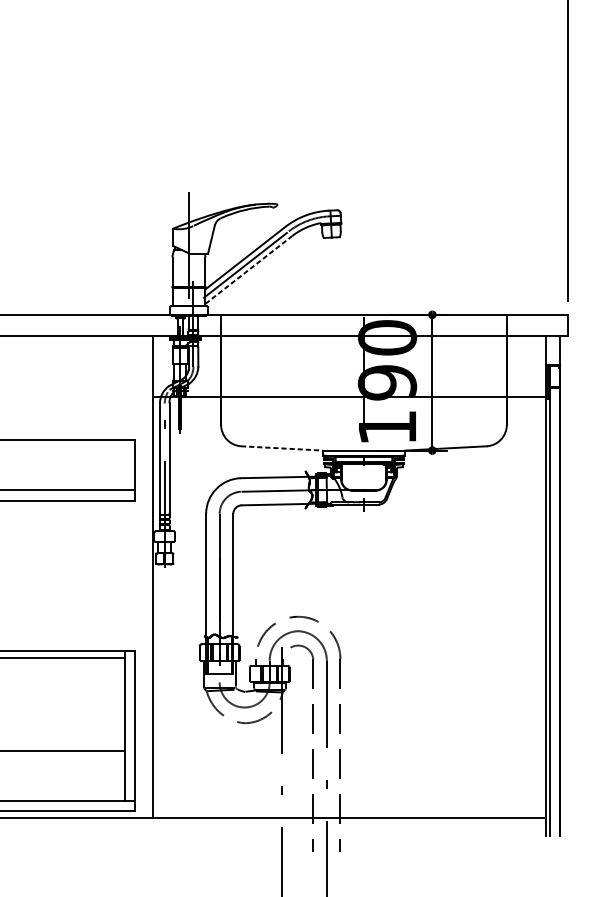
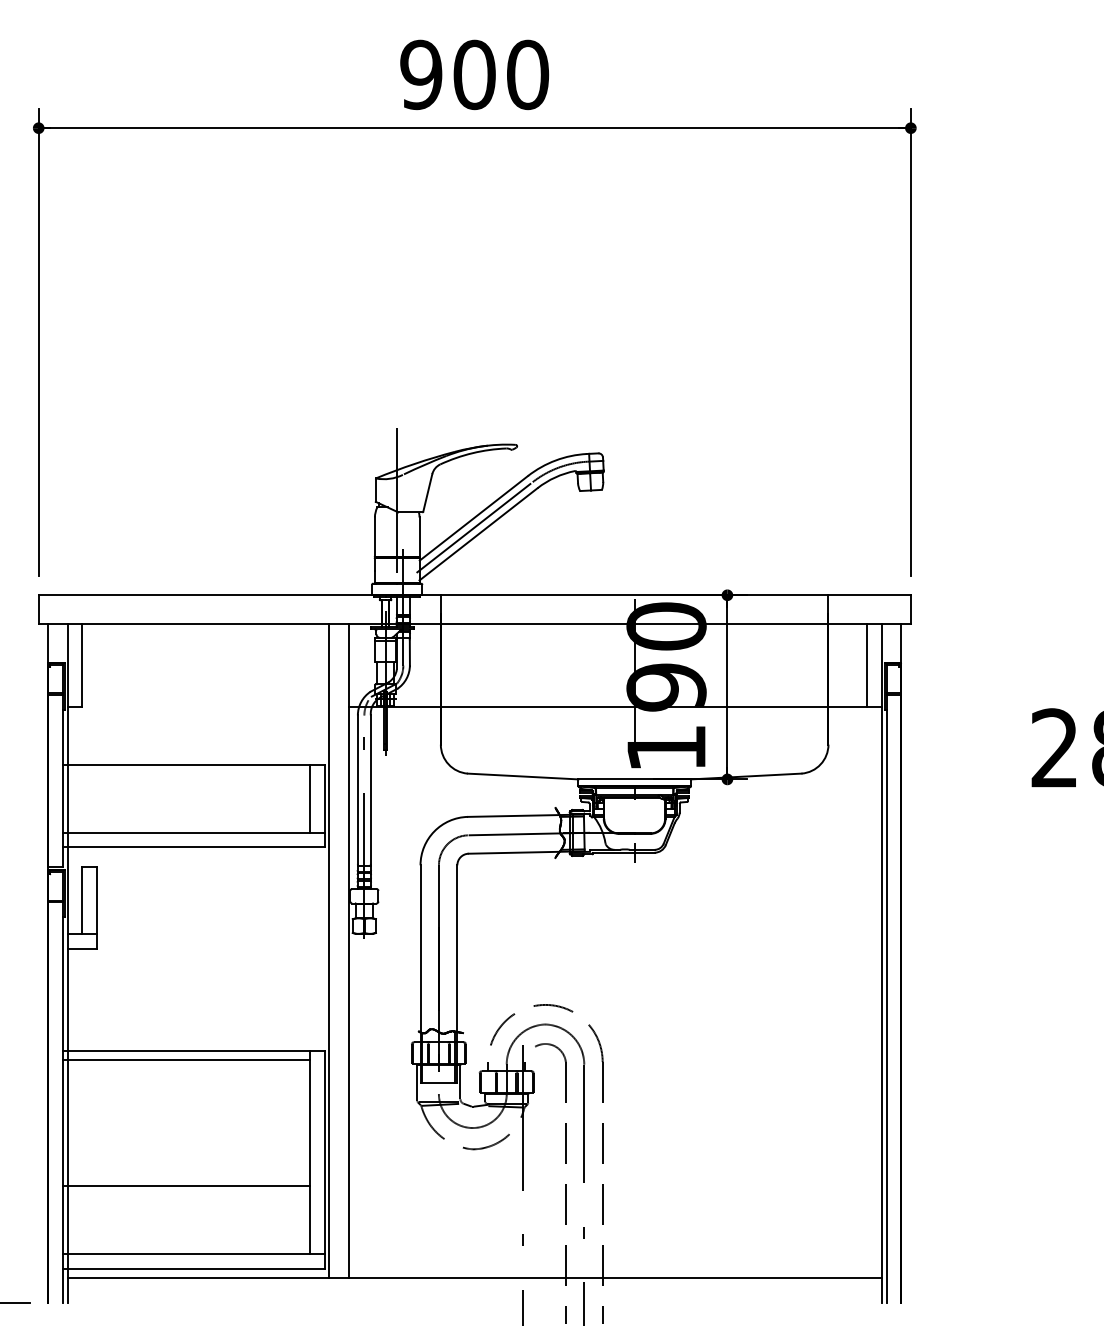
line: (248, 270) -> (478, 534), dashed -> solid
line: (535, 366) -> (867, 665), added
line: (282, 448) -> (523, 776), dashed -> solid
line: (125, 464) -> (310, 798), added
line: (139, 577) -> (329, 951), added

